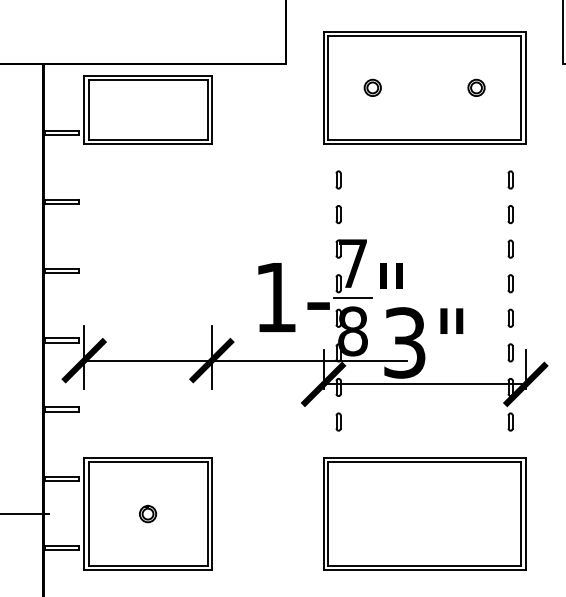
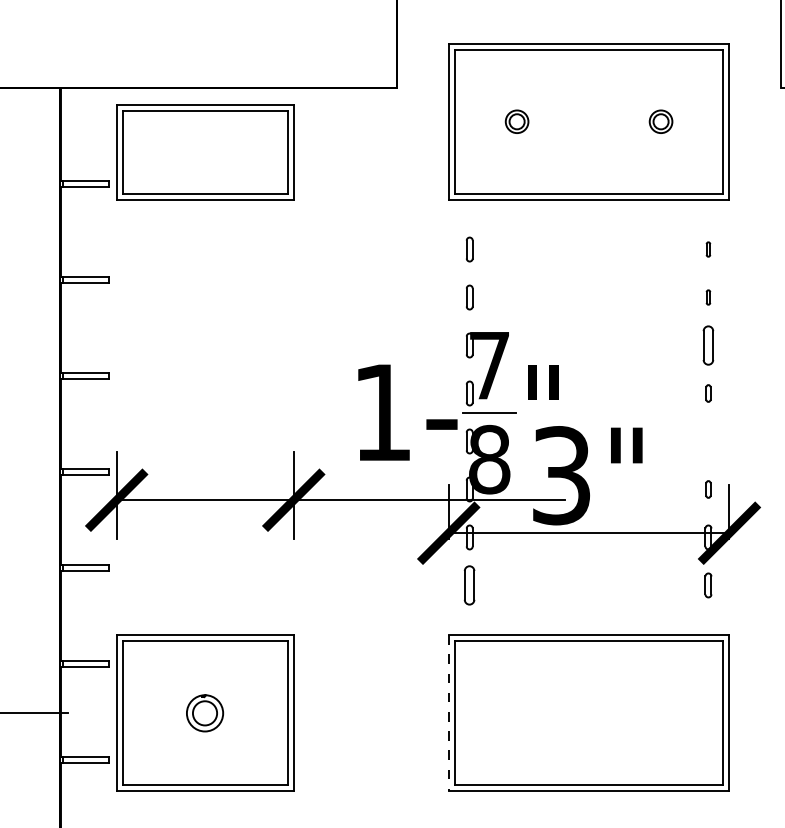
part: (510, 179) -> (708, 249), size x0.6
part: (510, 214) -> (708, 297), size x0.6
part: (510, 249) -> (708, 345), size x1.6
part: (510, 283) -> (708, 393), size x0.7
part: (510, 318) -> (708, 441), removed
part: (510, 352) -> (708, 489), size x0.7
part: (338, 422) -> (469, 585), size x1.6
part: (148, 513) -> (205, 712), size x1.6
line: (323, 514) -> (448, 713), solid -> dashed

